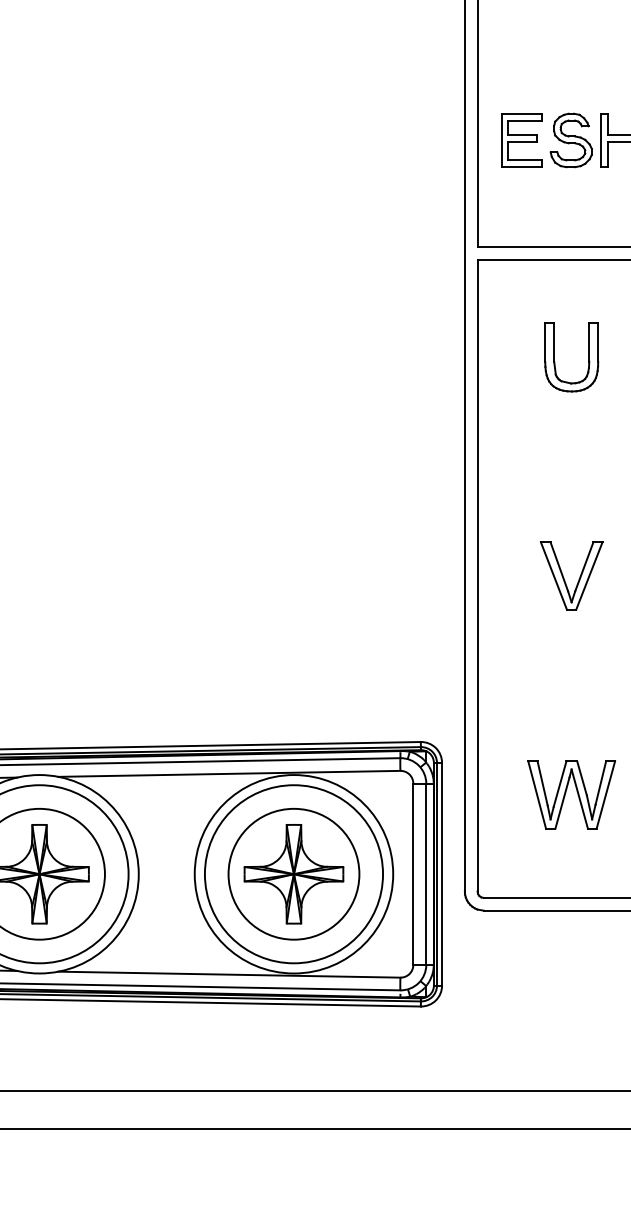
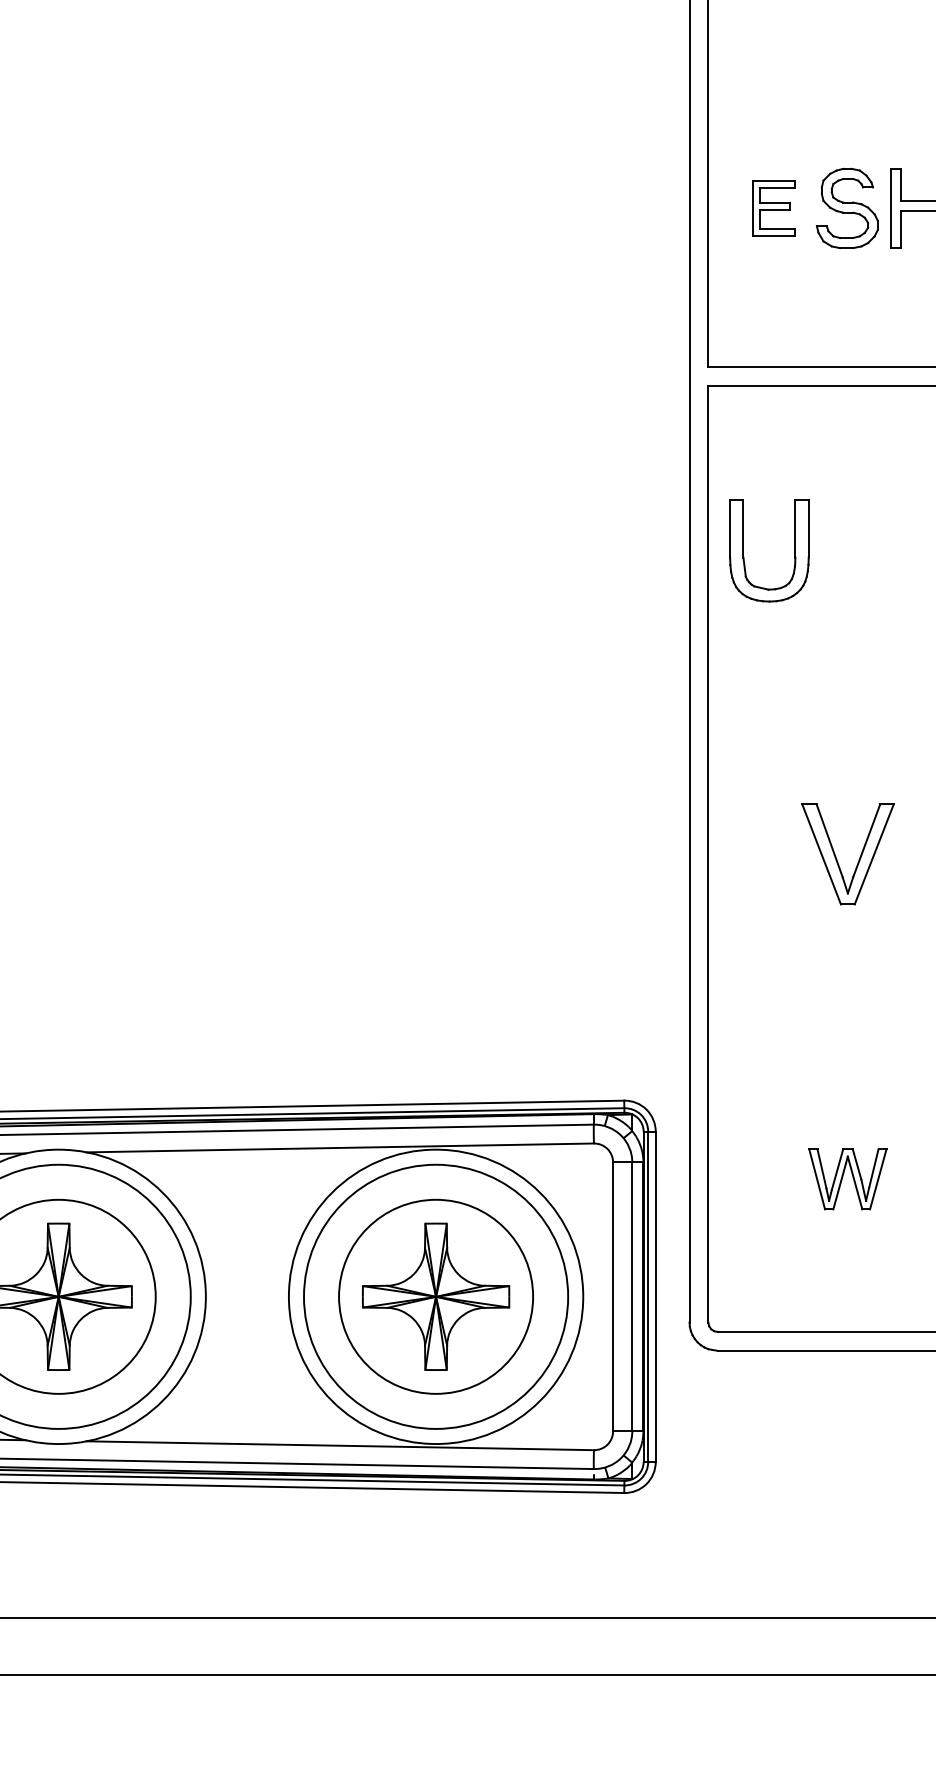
part: (521, 140) -> (773, 208), size x0.7
part: (555, 361) -> (745, 557), moved
part: (571, 794) -> (847, 1178), size x0.6

